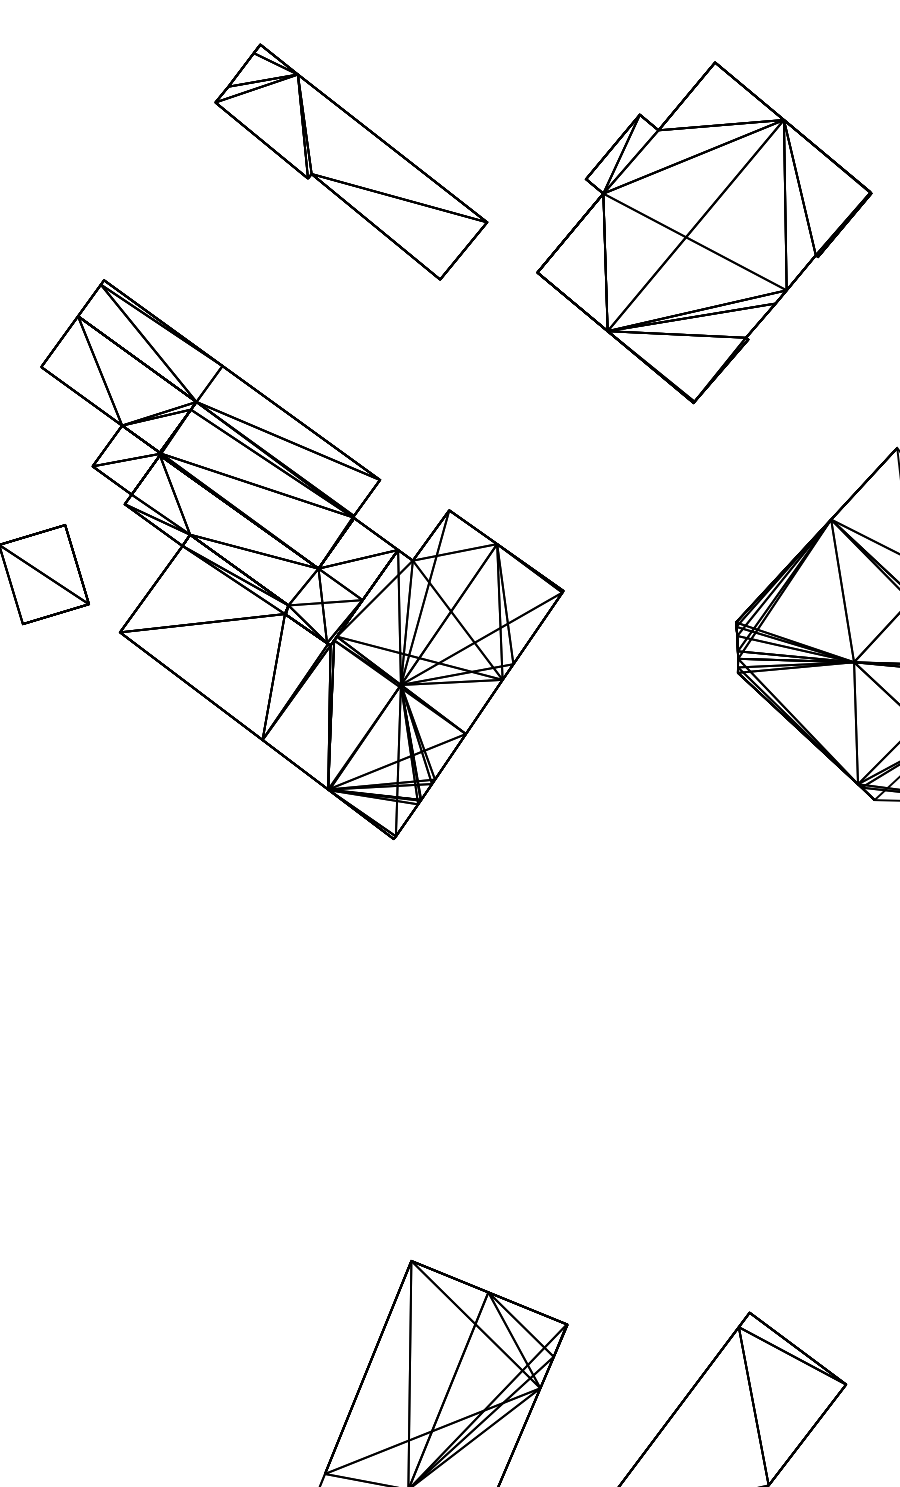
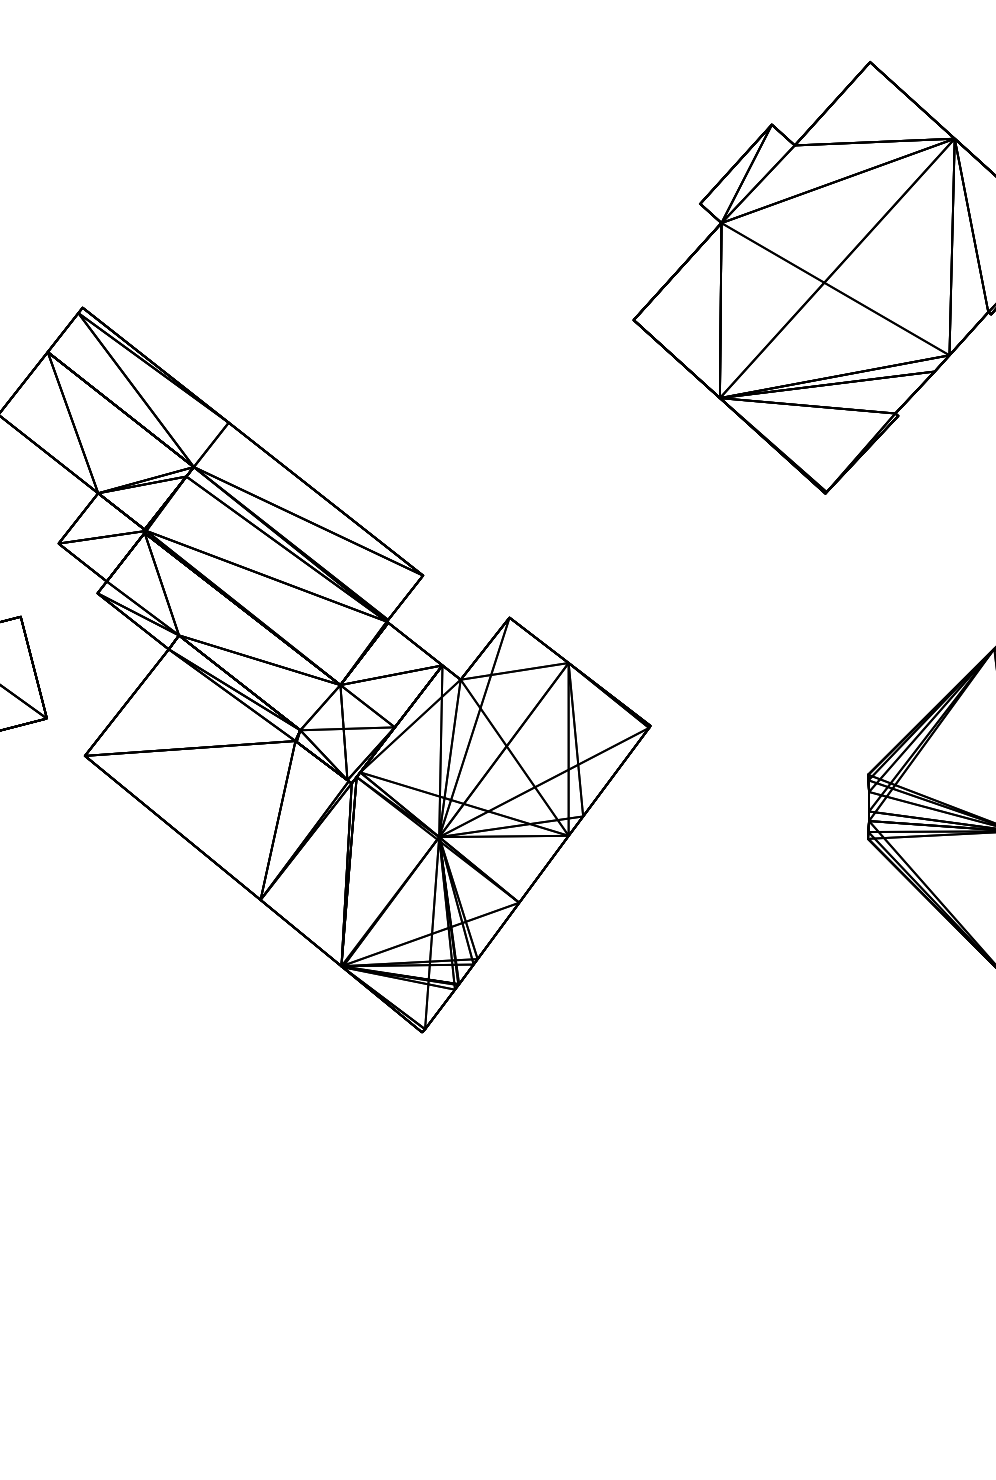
part: (351, 161) -> (403, 169), removed

